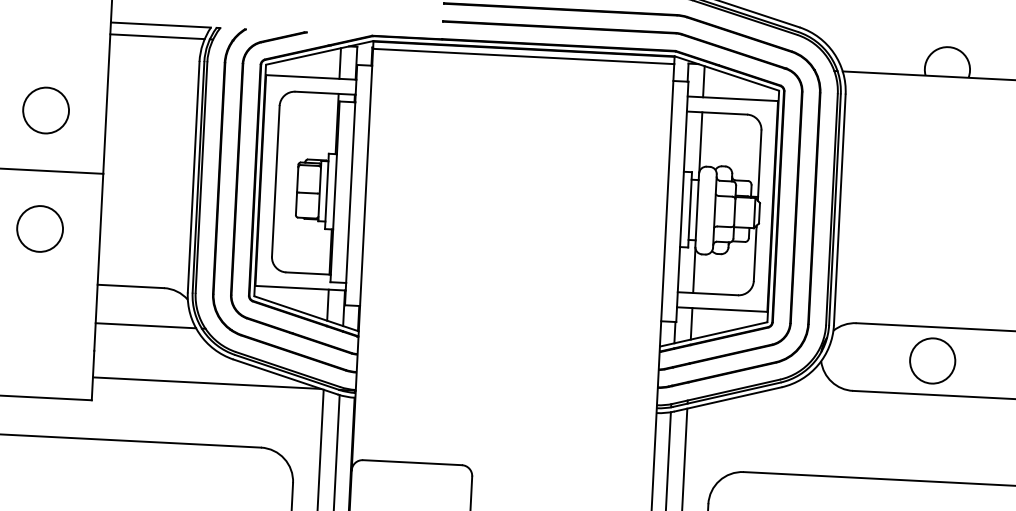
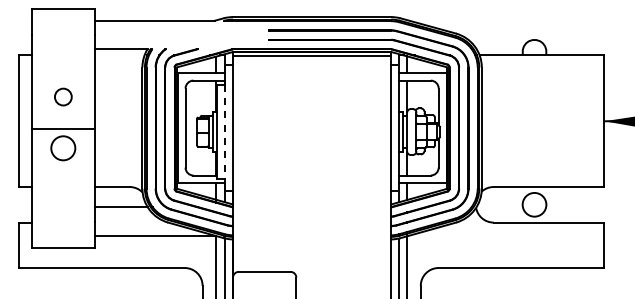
line: (157, 36) -> (119, 55), removed
circle: (46, 109) -> (63, 96), size x0.7
line: (351, 193) -> (225, 132), solid -> dashed
circle: (40, 229) -> (63, 148), moved

